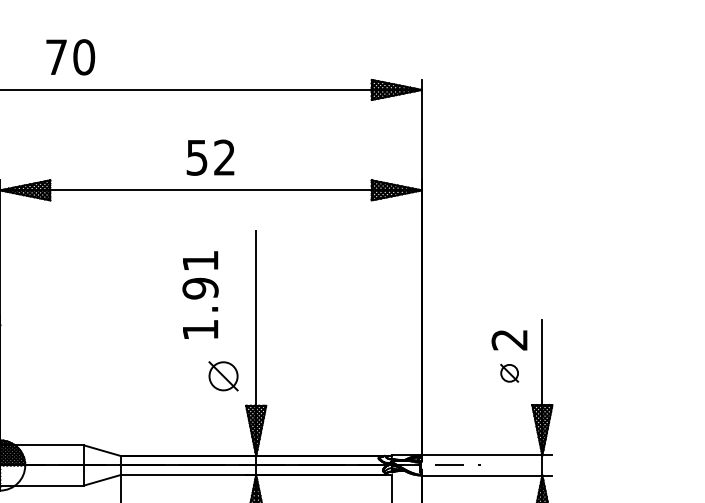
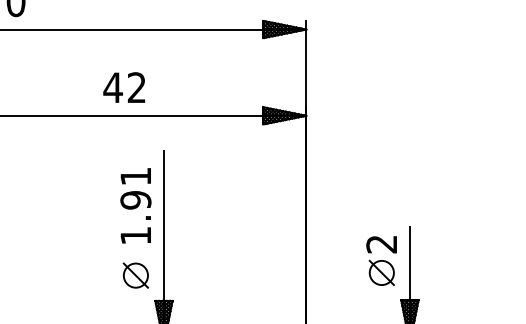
text: (196, 157) -> (112, 87), 52 -> 42
text: (200, 294) -> (135, 205), moved
part: (509, 373) -> (381, 273), size x1.67

